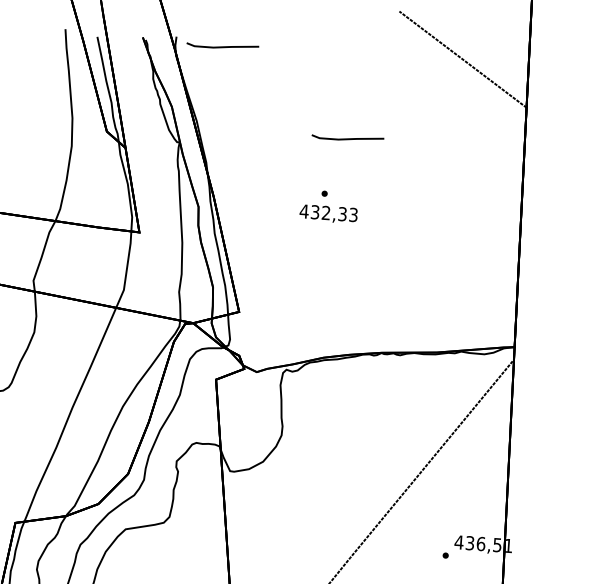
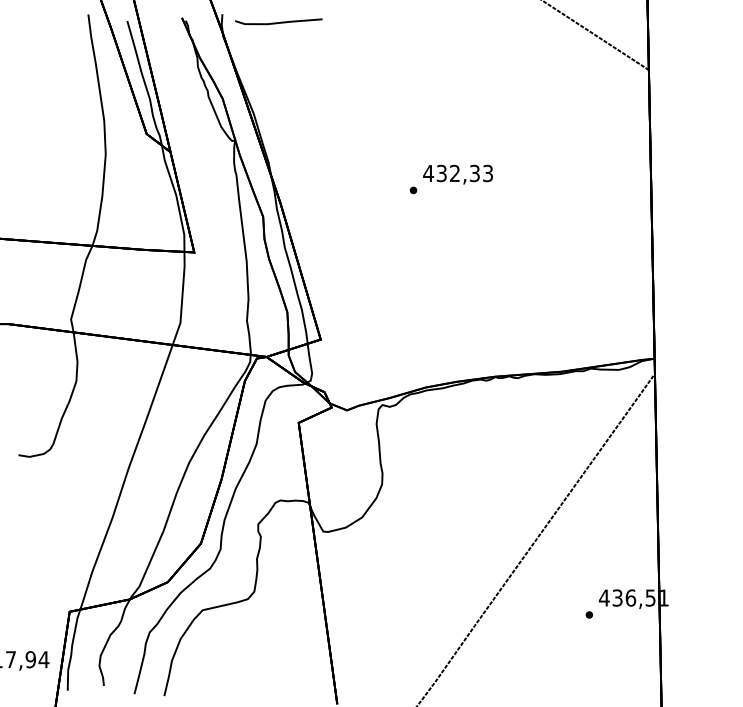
line: (347, 138) -> (436, 122), removed
text: (328, 214) -> (457, 174), moved

